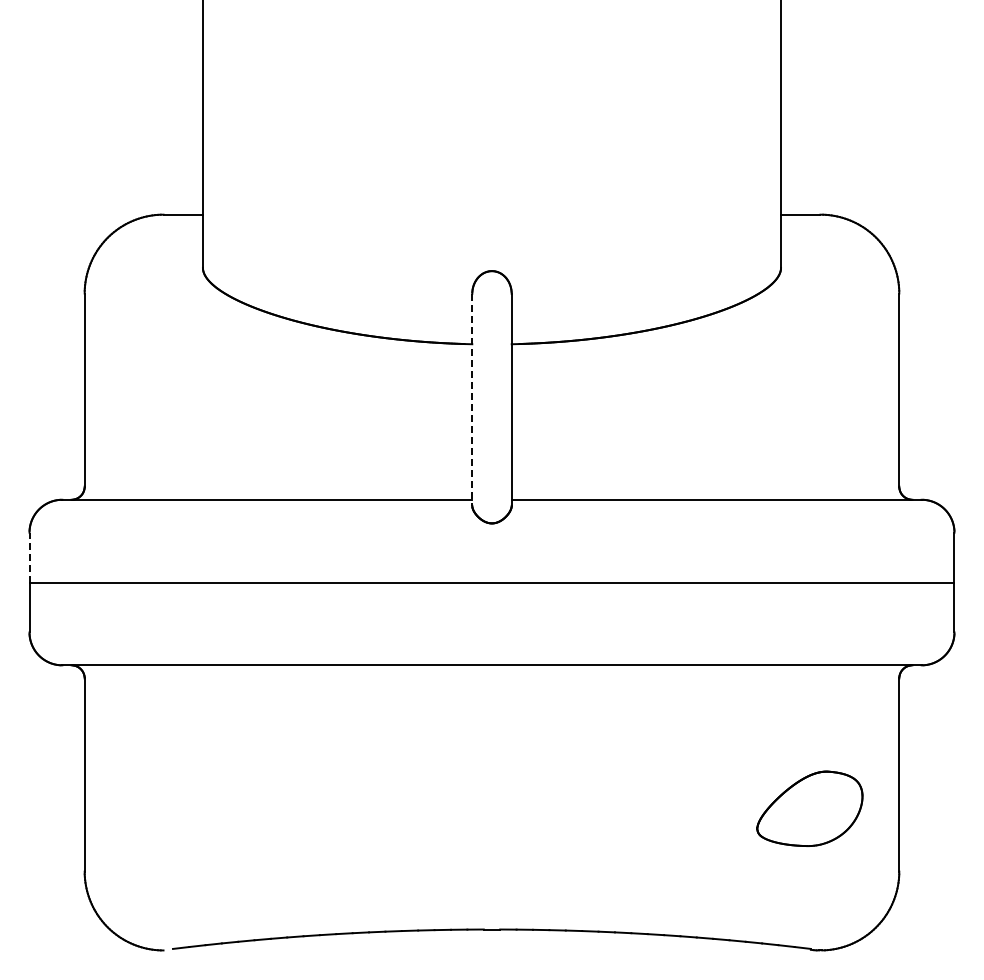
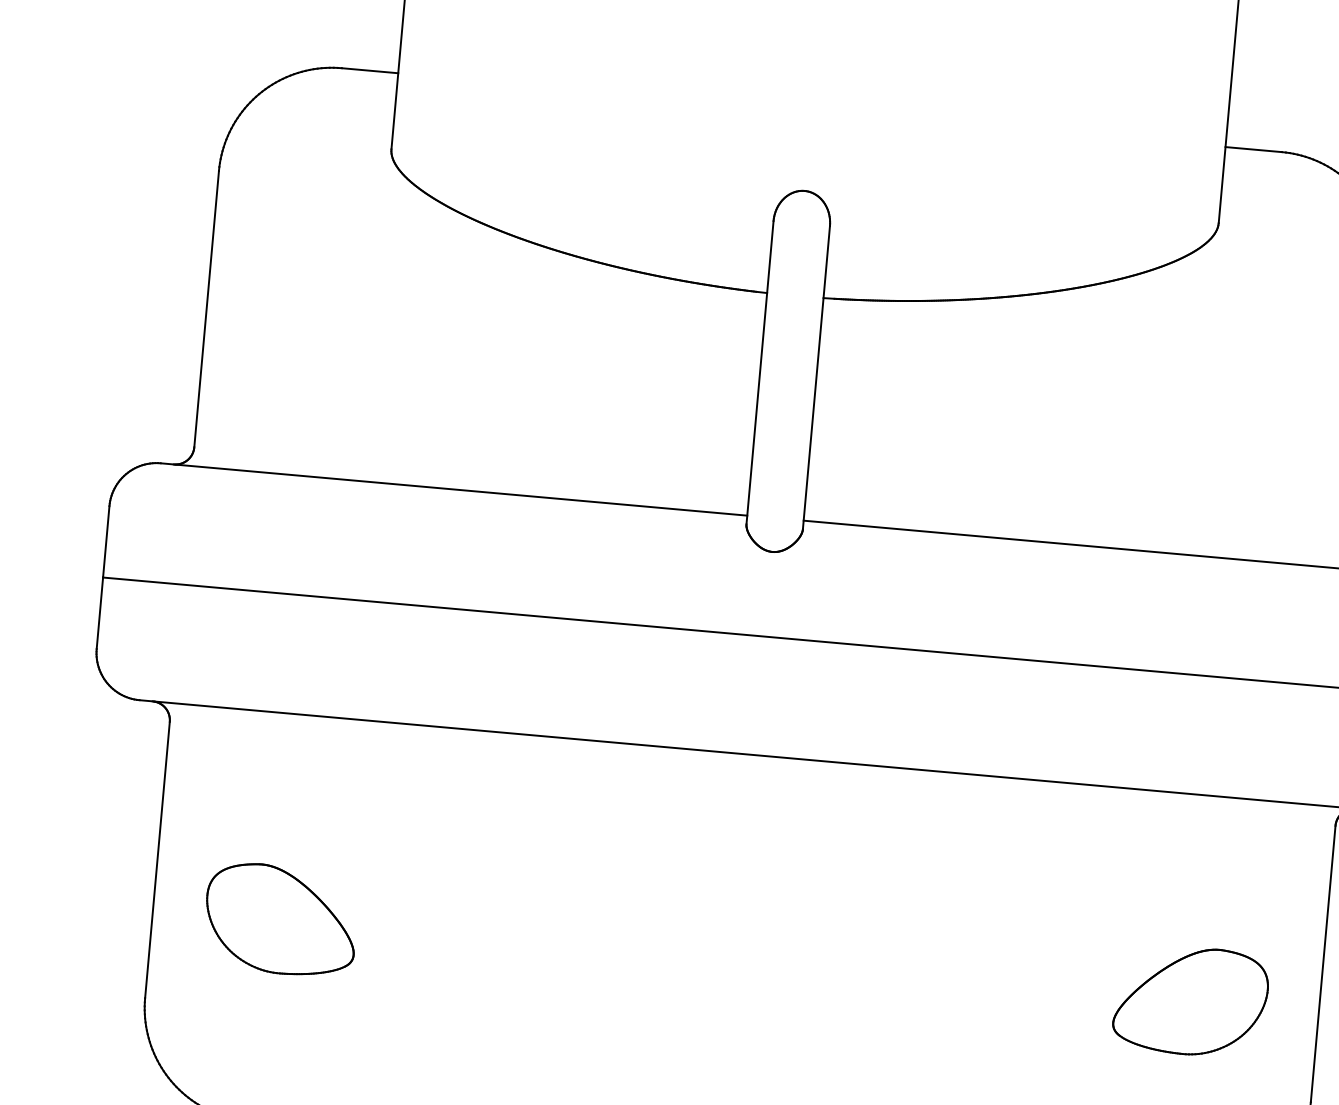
line: (472, 399) -> (760, 372), dashed -> solid
line: (29, 557) -> (106, 541), dashed -> solid
part: (173, 808) -> (280, 919), added

